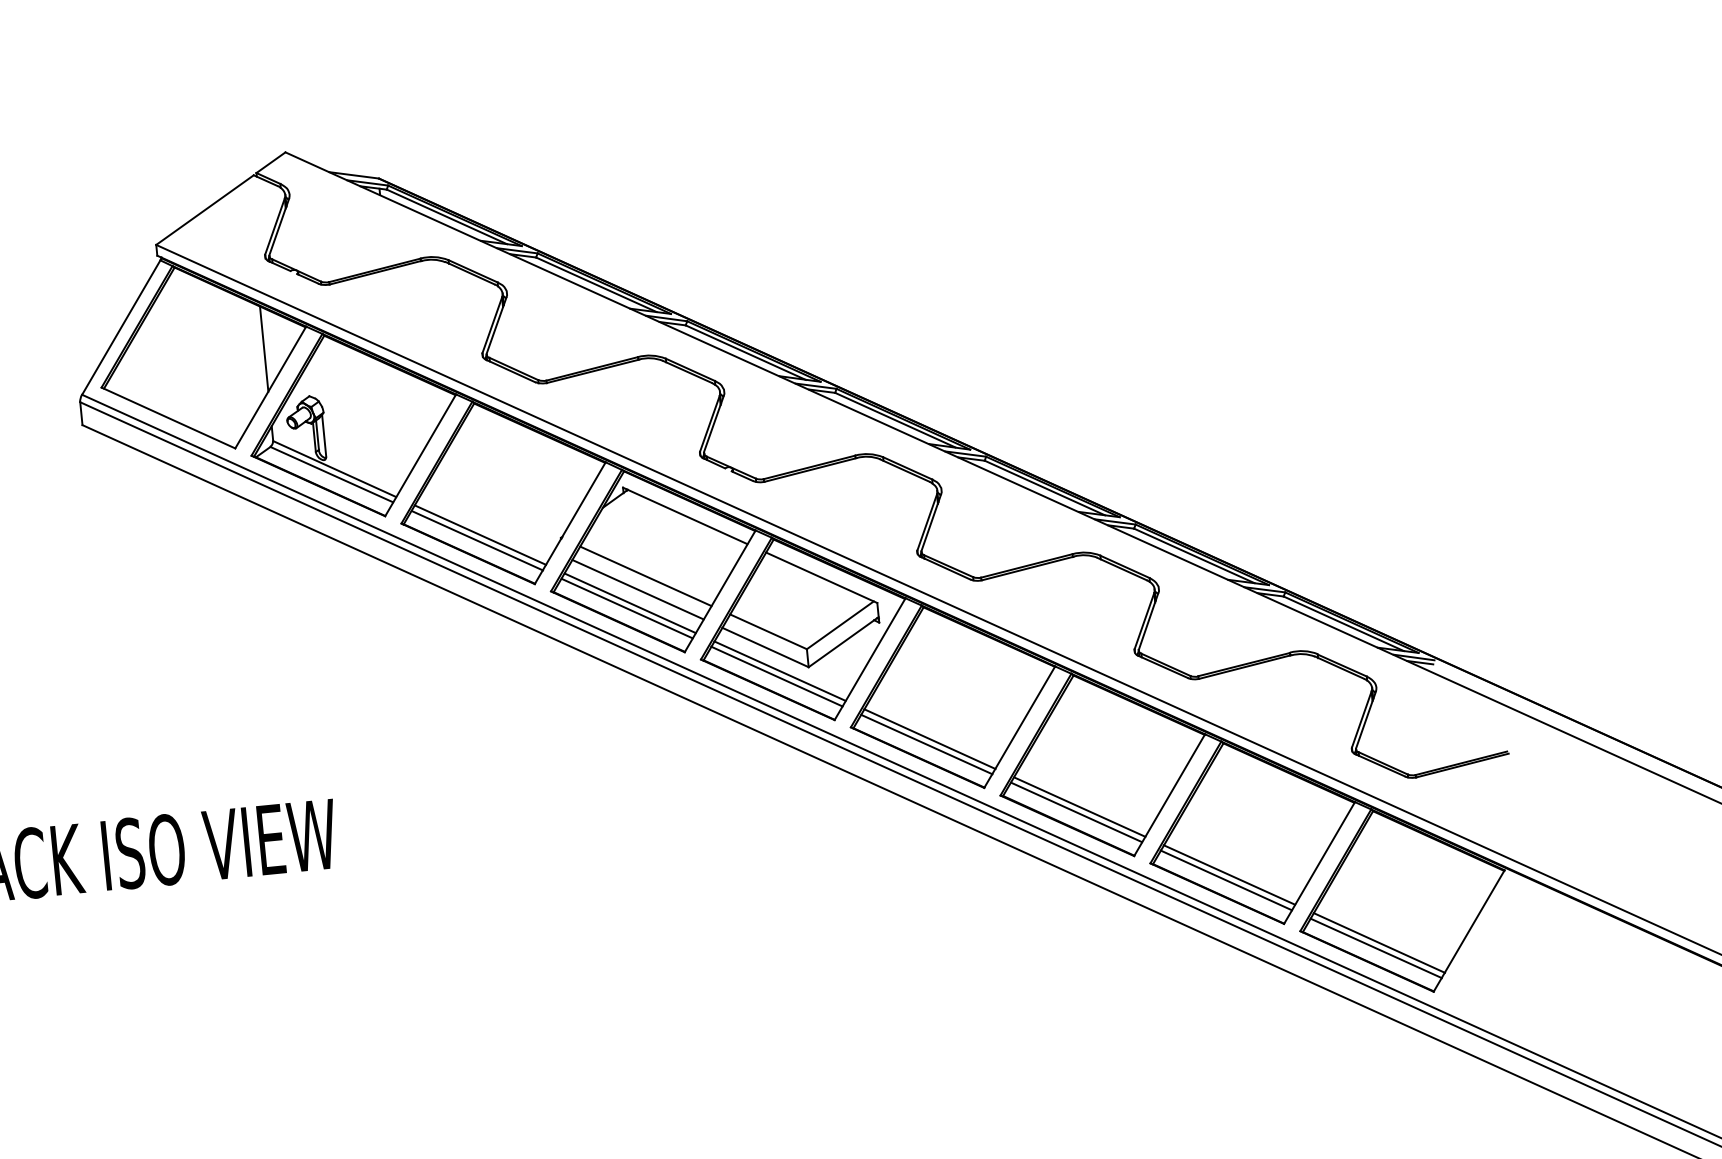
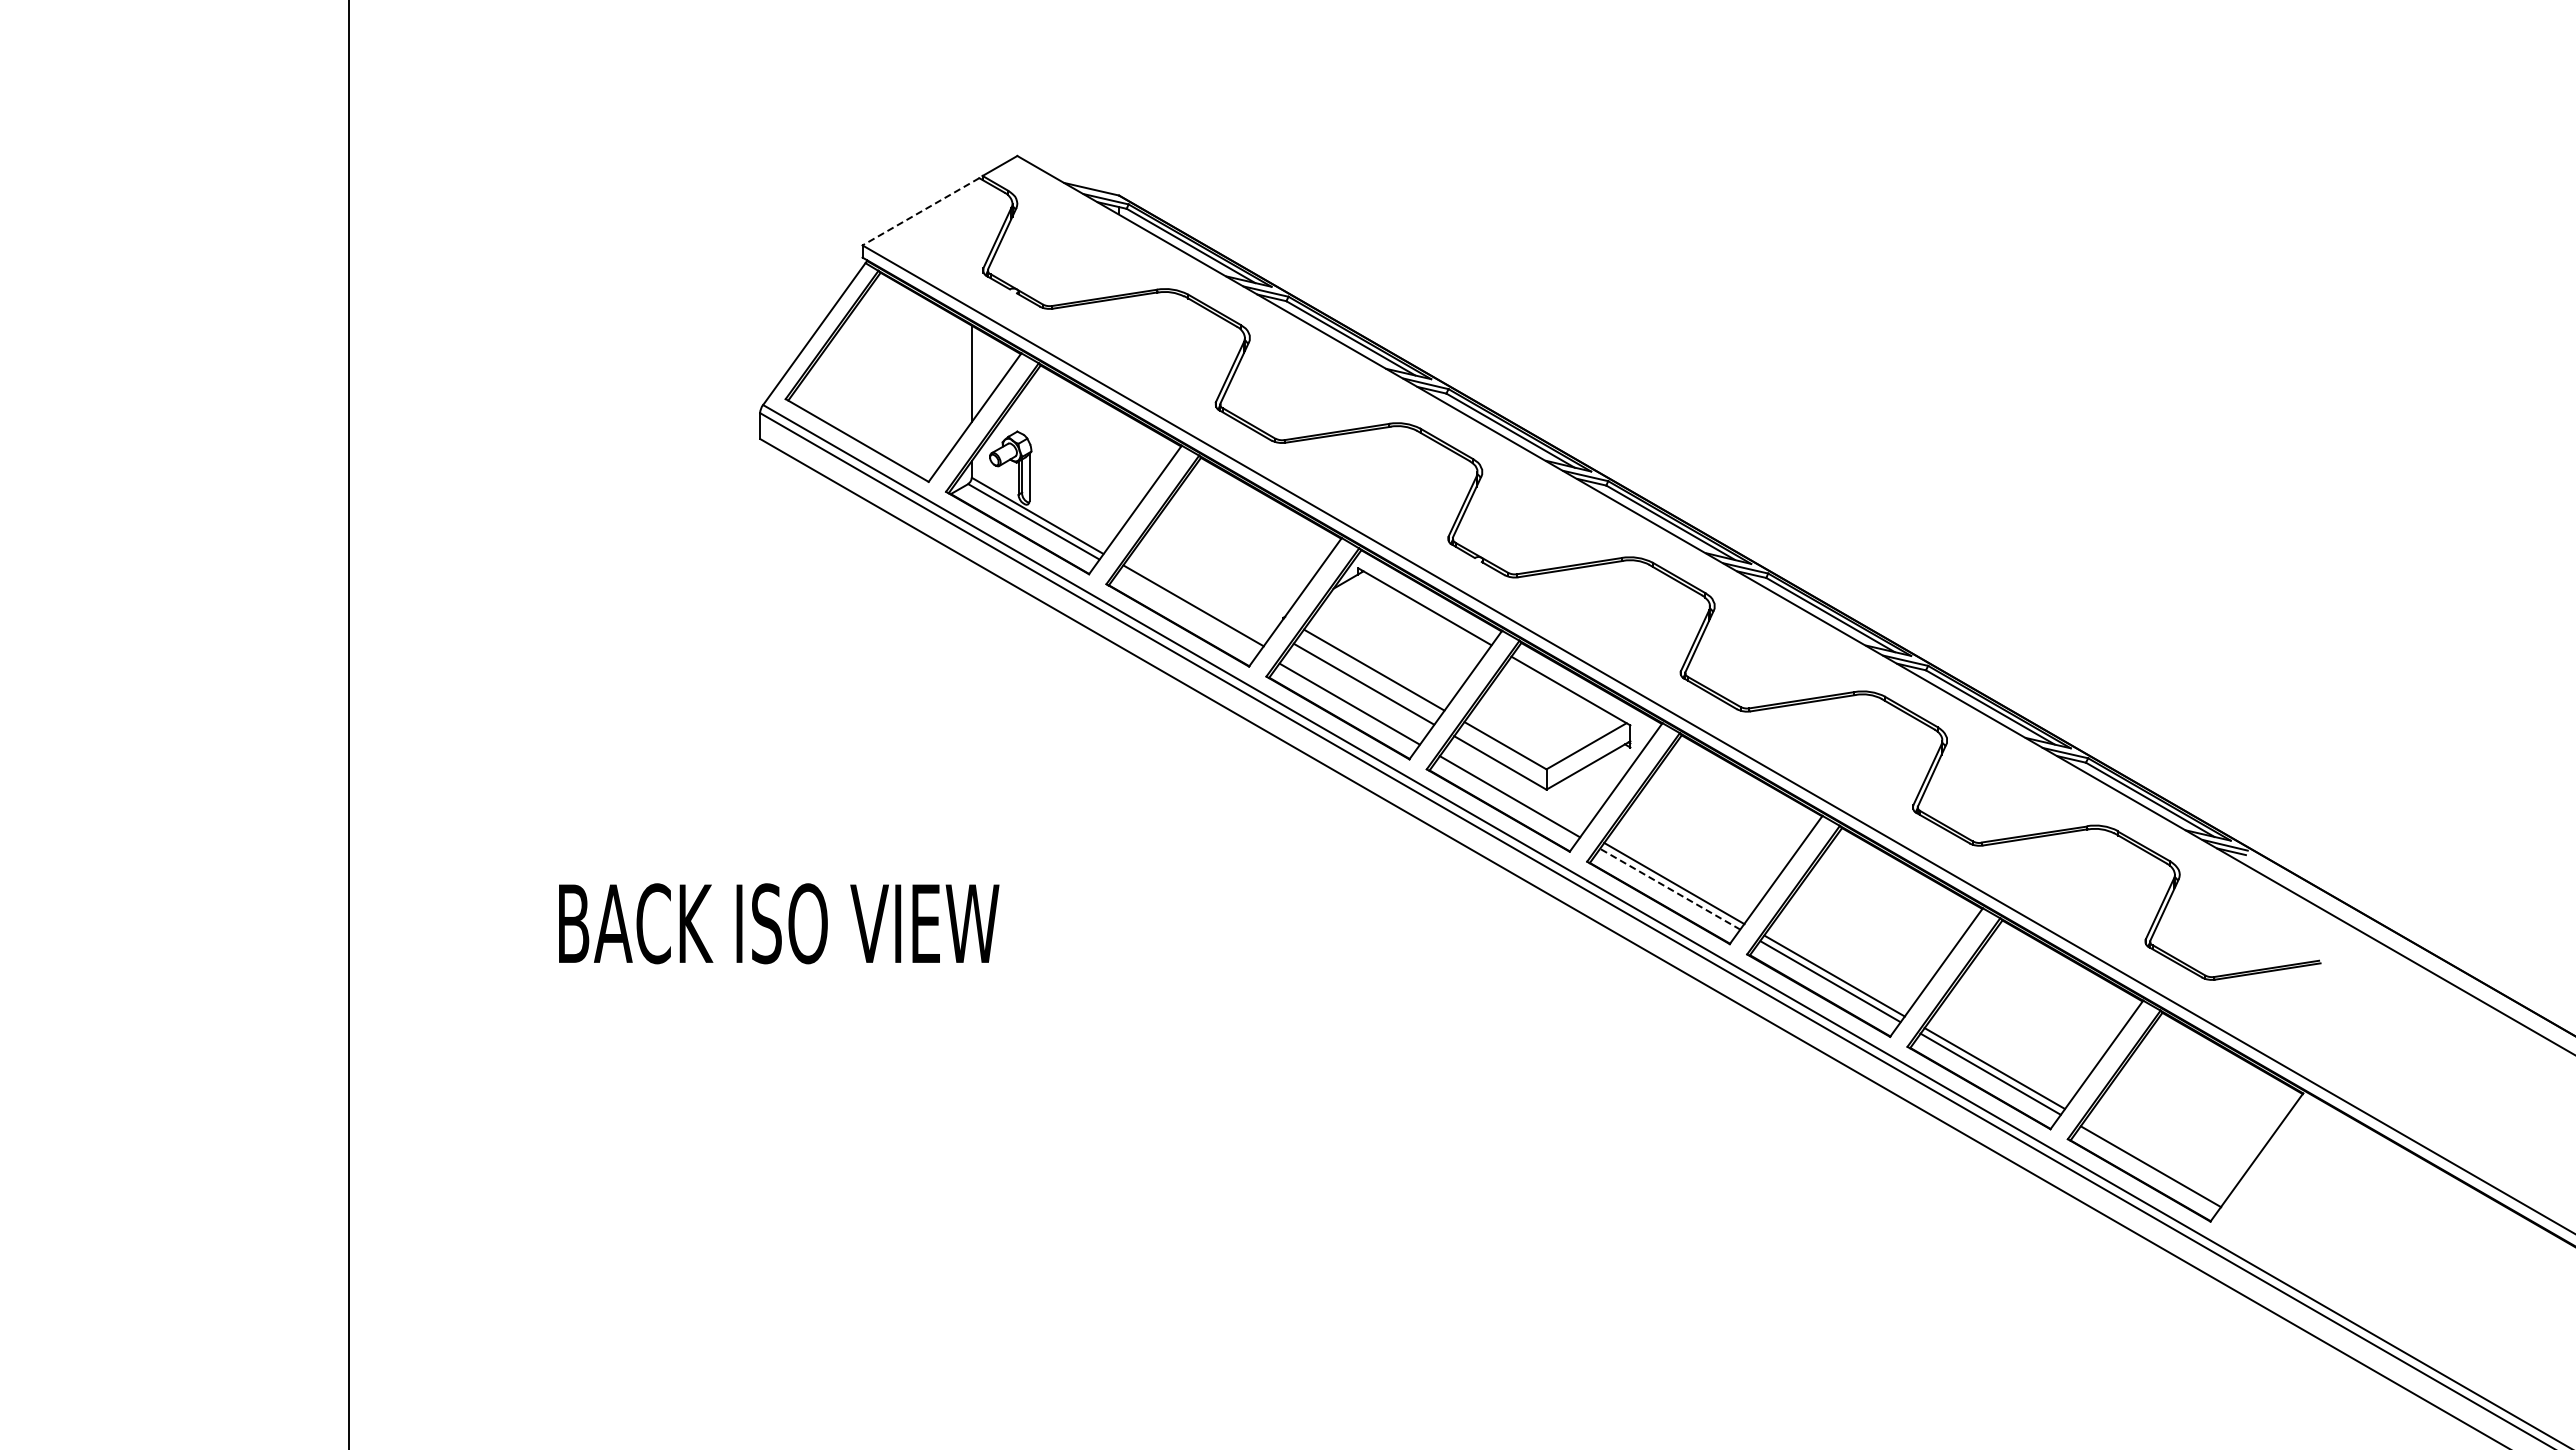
line: (204, 210) -> (920, 212), solid -> dashed
line: (477, 540) -> (1189, 611), removed
line: (629, 603) -> (1353, 698), removed
line: (779, 670) -> (1513, 790), removed
line: (926, 744) -> (1669, 889), solid -> dashed
line: (1378, 942) -> (2154, 1160), removed

